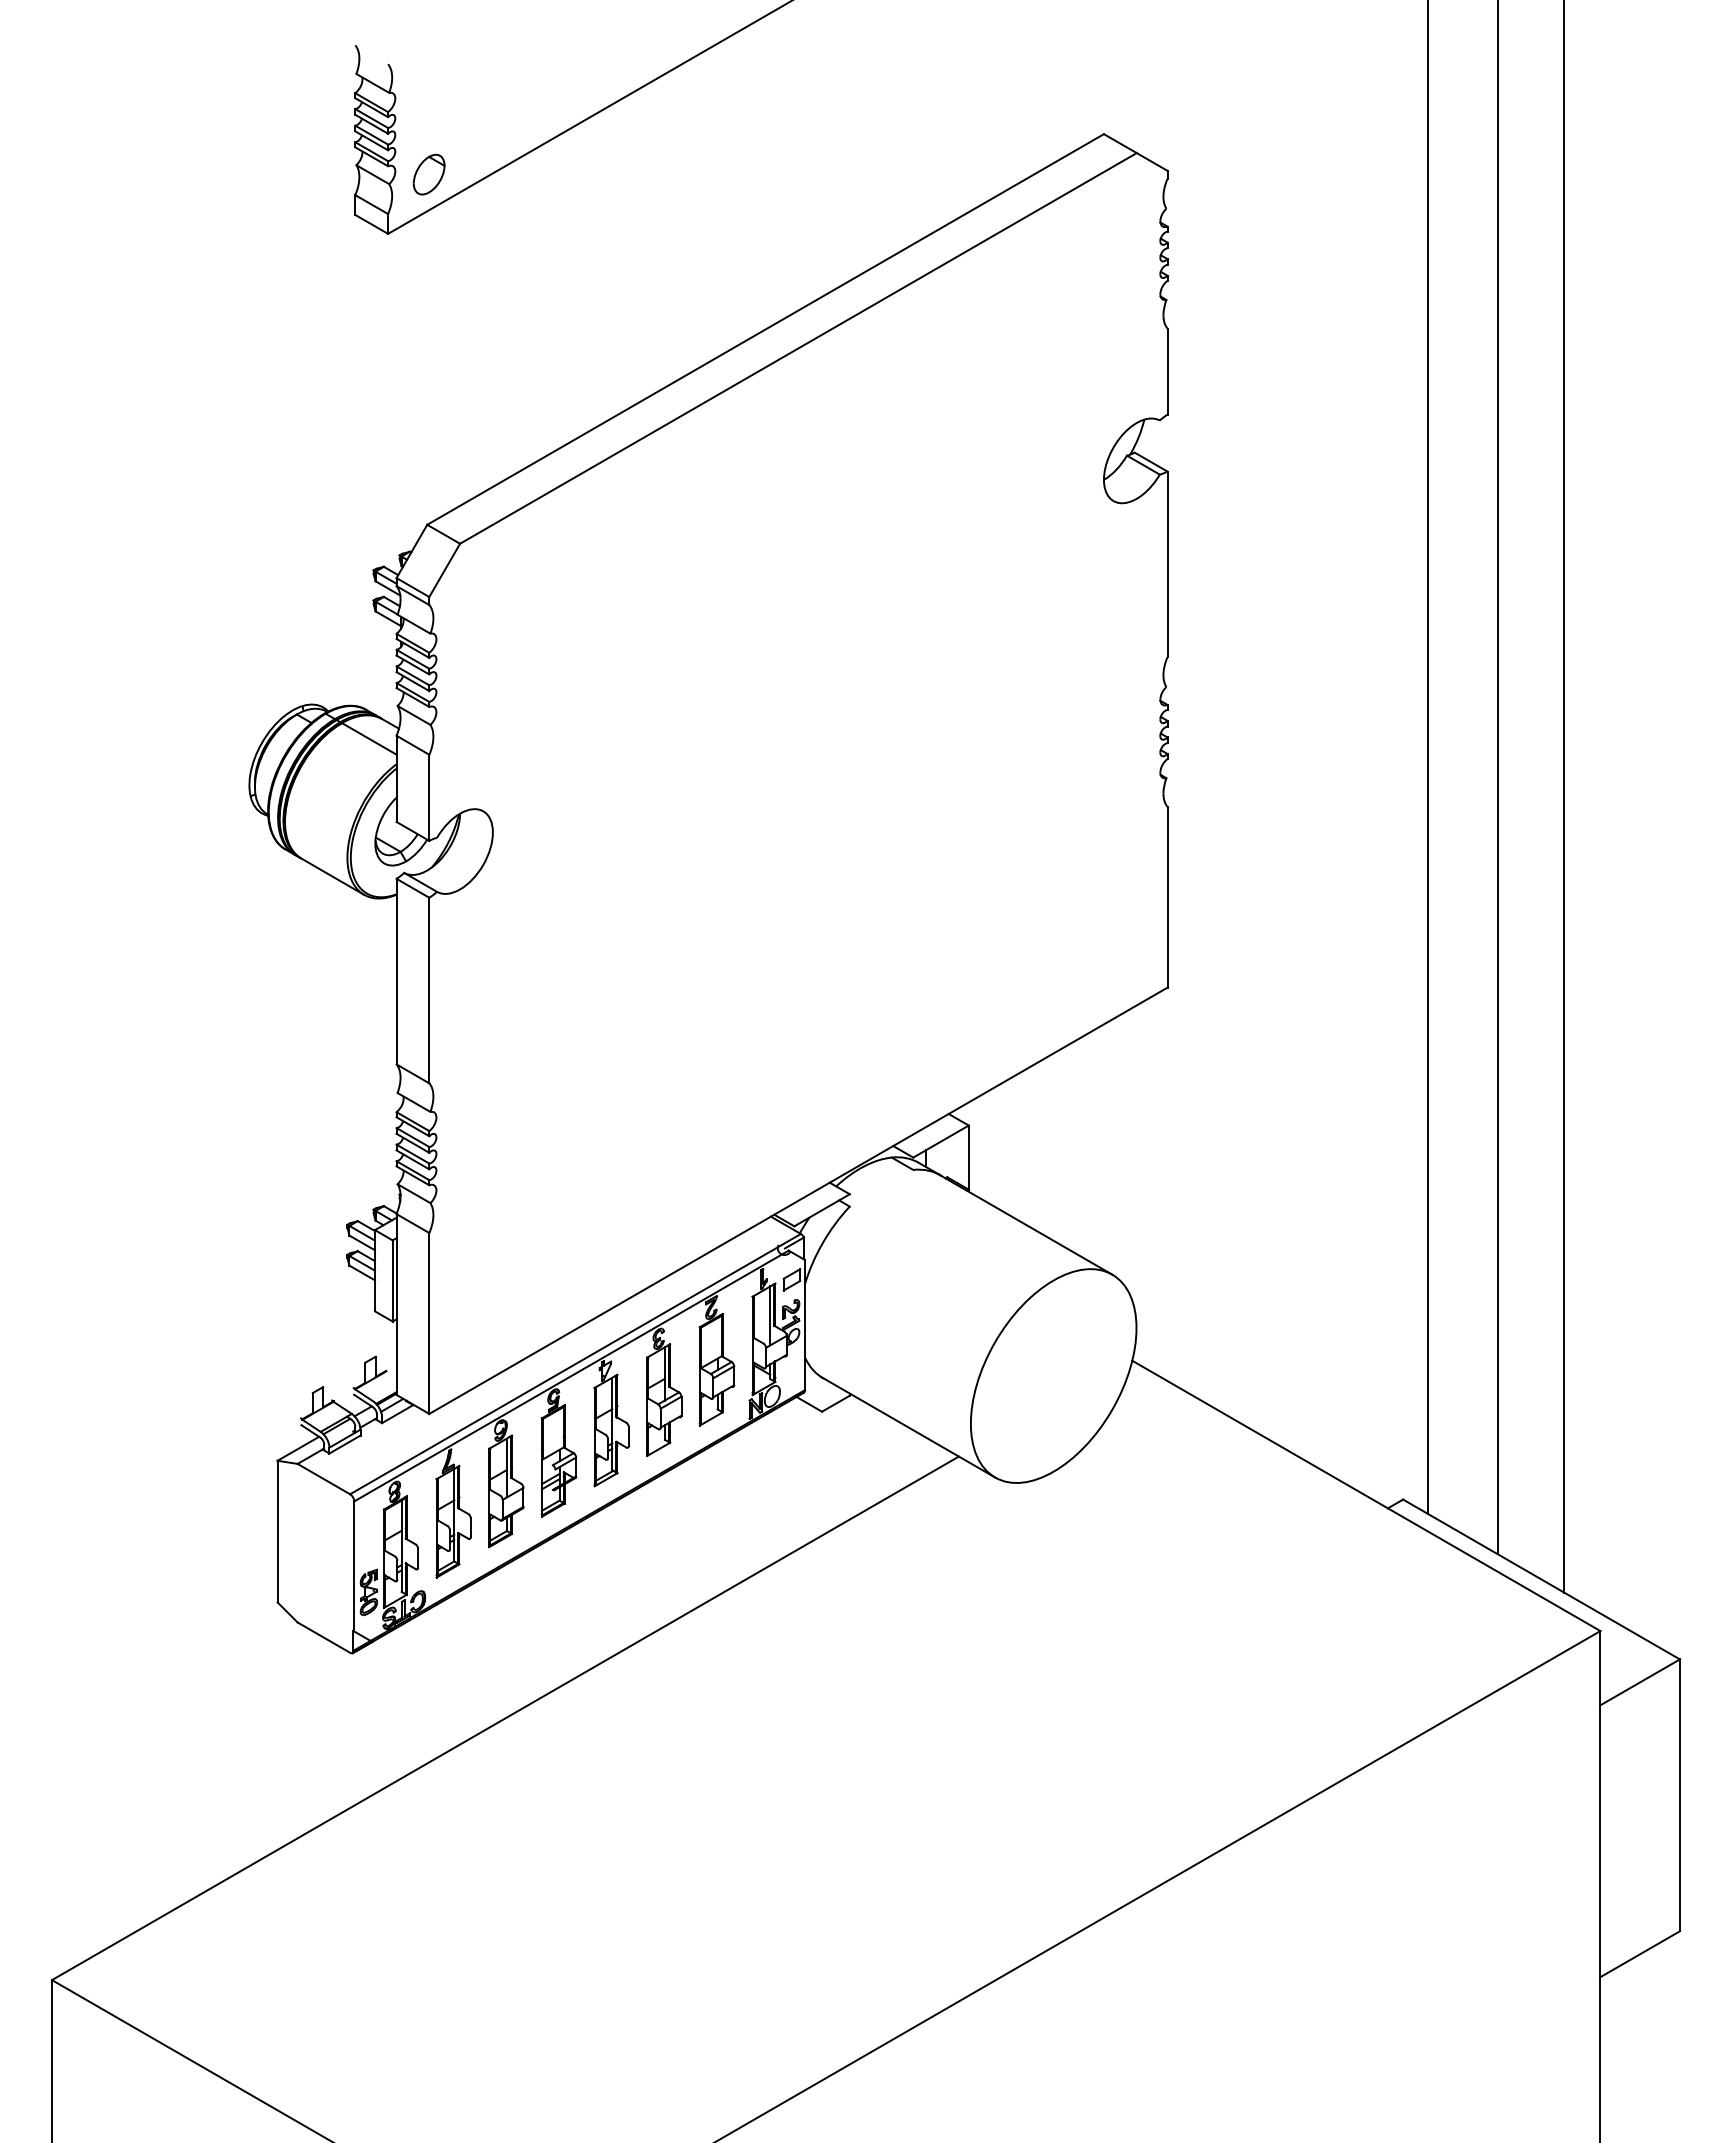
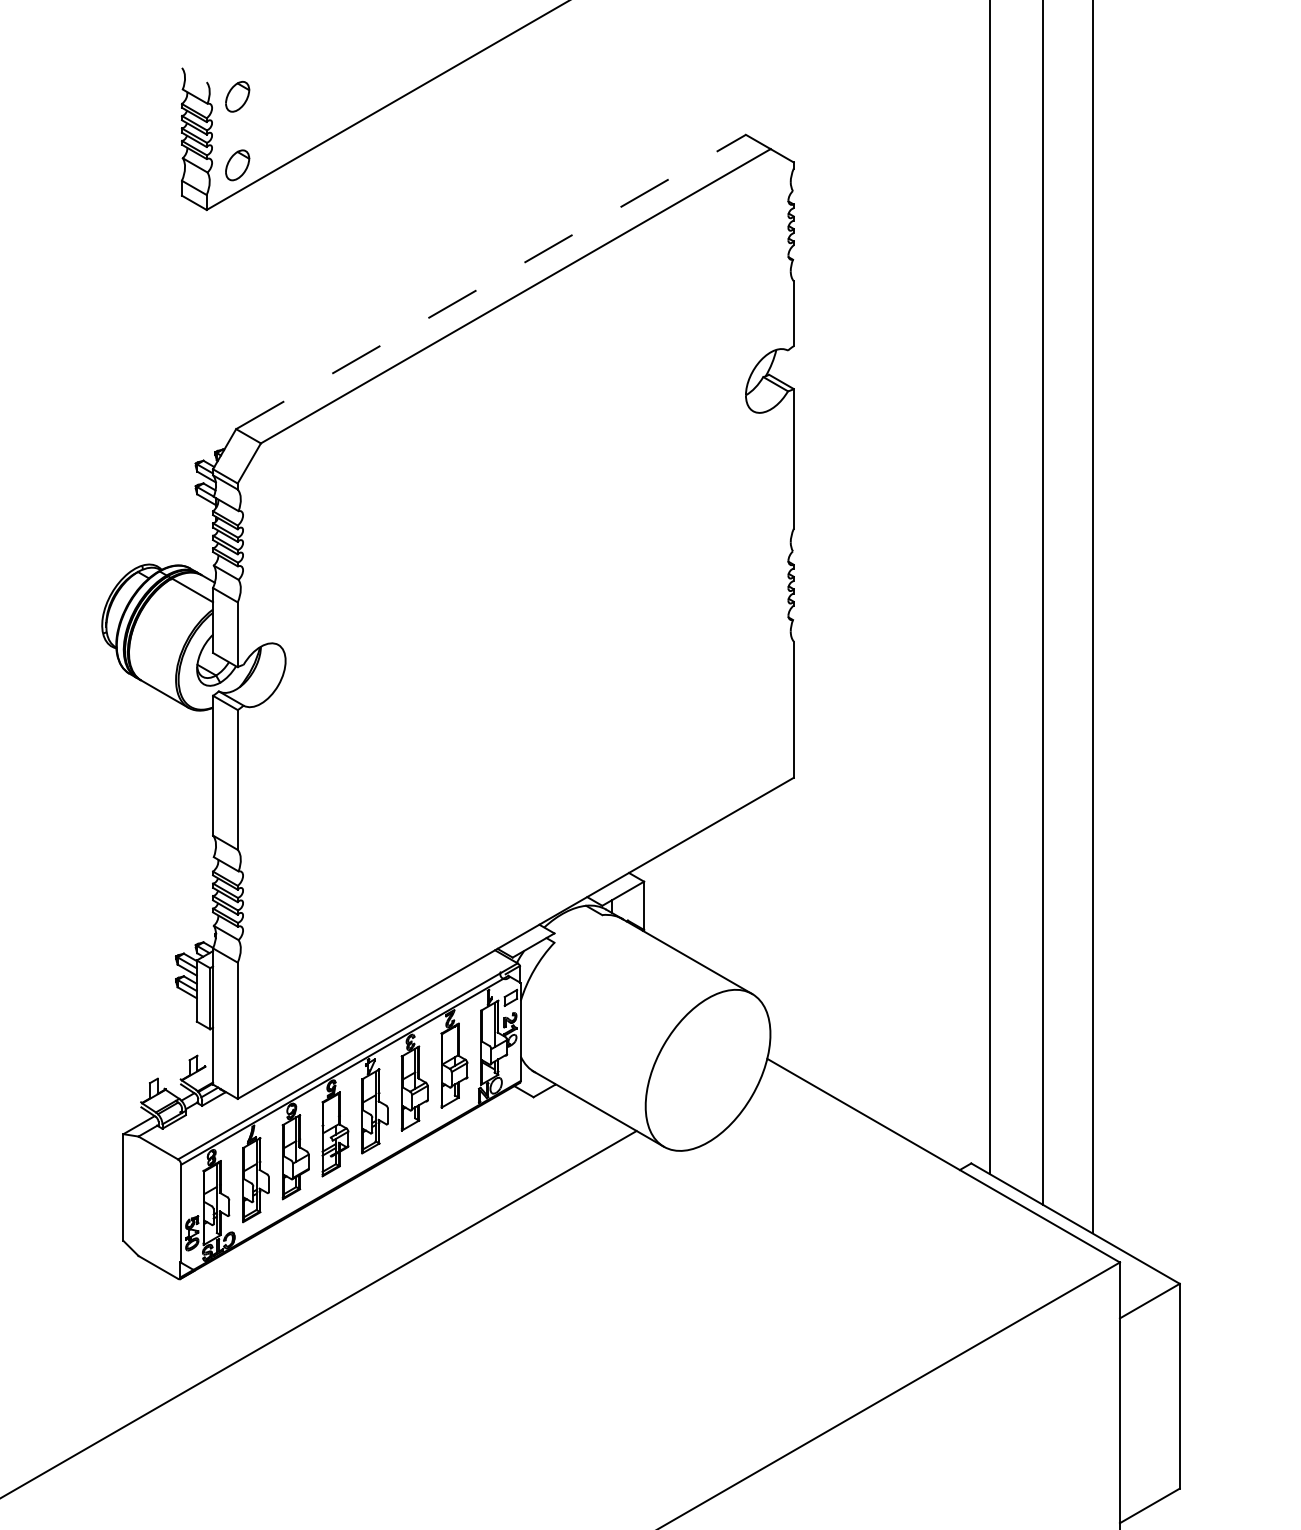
part: (428, 83) -> (237, 96), added
line: (765, 329) -> (490, 282), solid -> dashed

